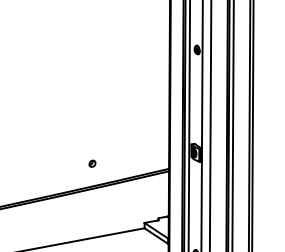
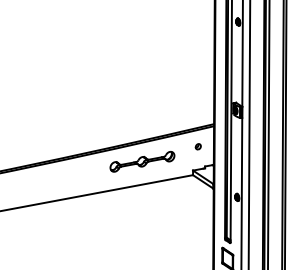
part: (91, 163) -> (197, 146), moved
part: (85, 212) -> (142, 161), added

